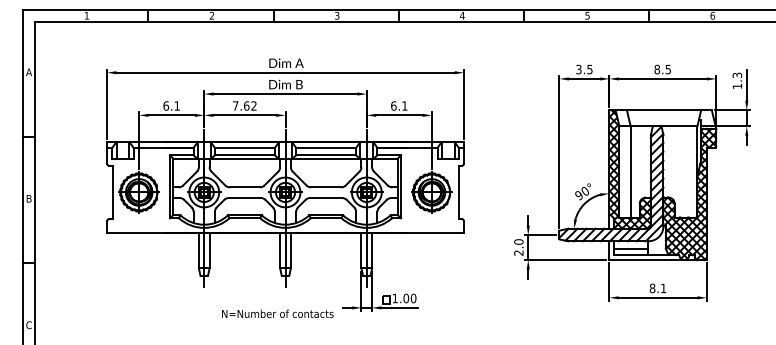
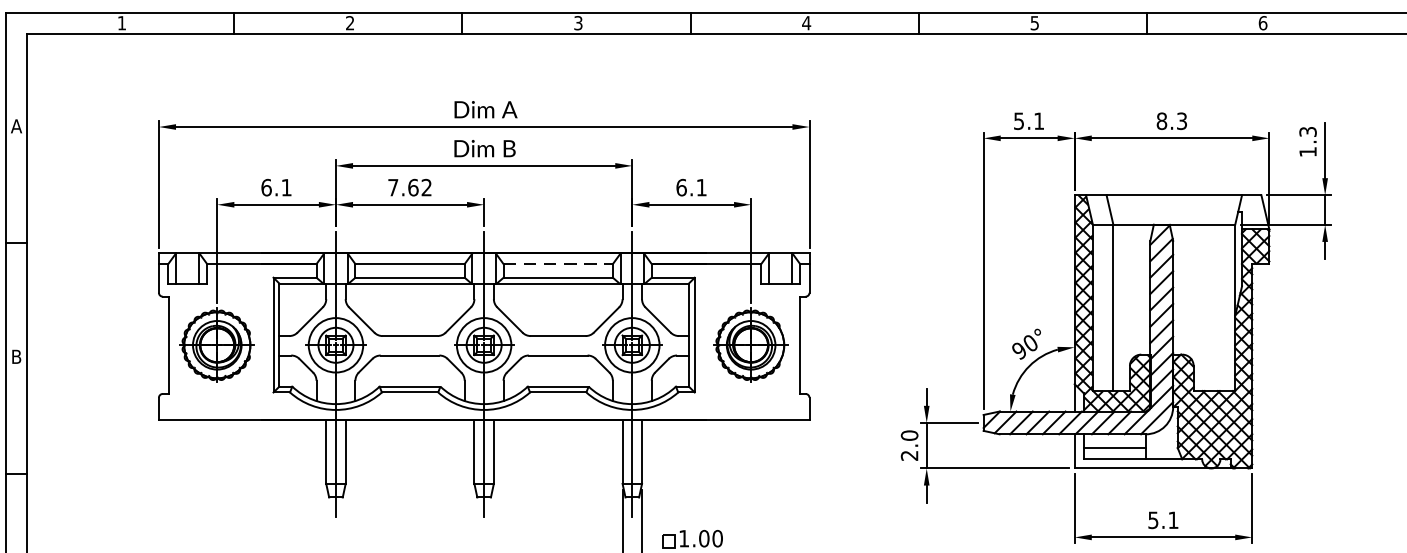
text: (668, 68) -> (1182, 119), 8.5 -> 8.3
text: (584, 69) -> (1029, 121), 3.5 -> 5.1
line: (326, 147) -> (558, 263), solid -> dashed
text: (652, 288) -> (1153, 520), 8.1 -> 5.1

